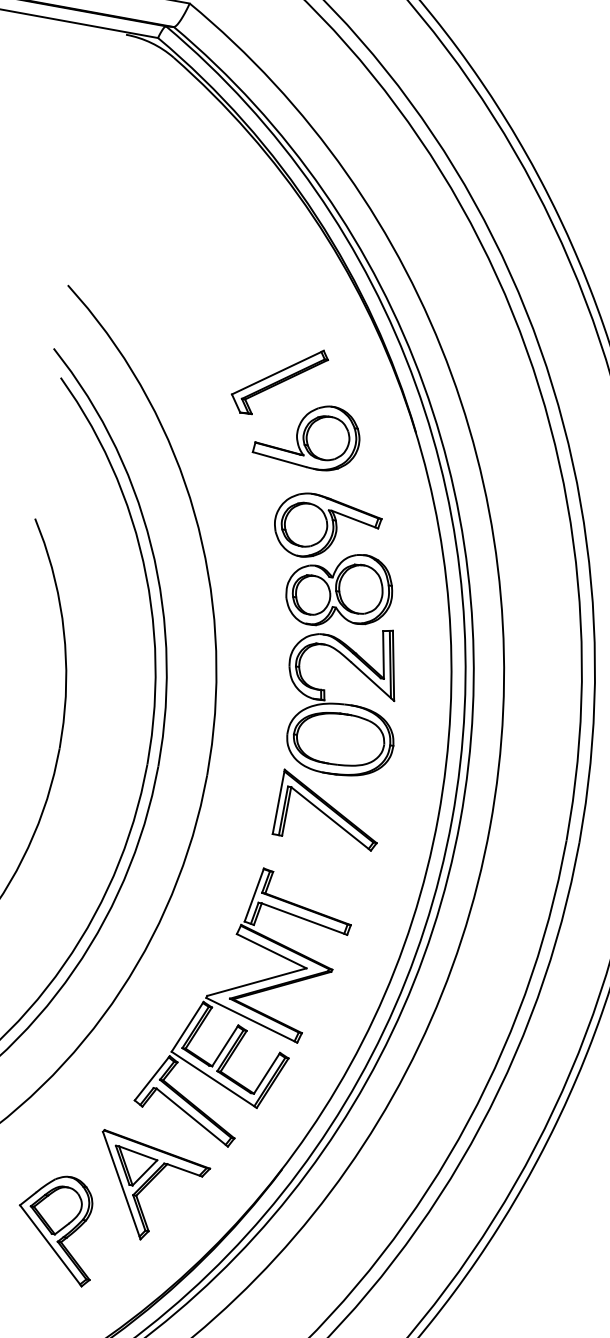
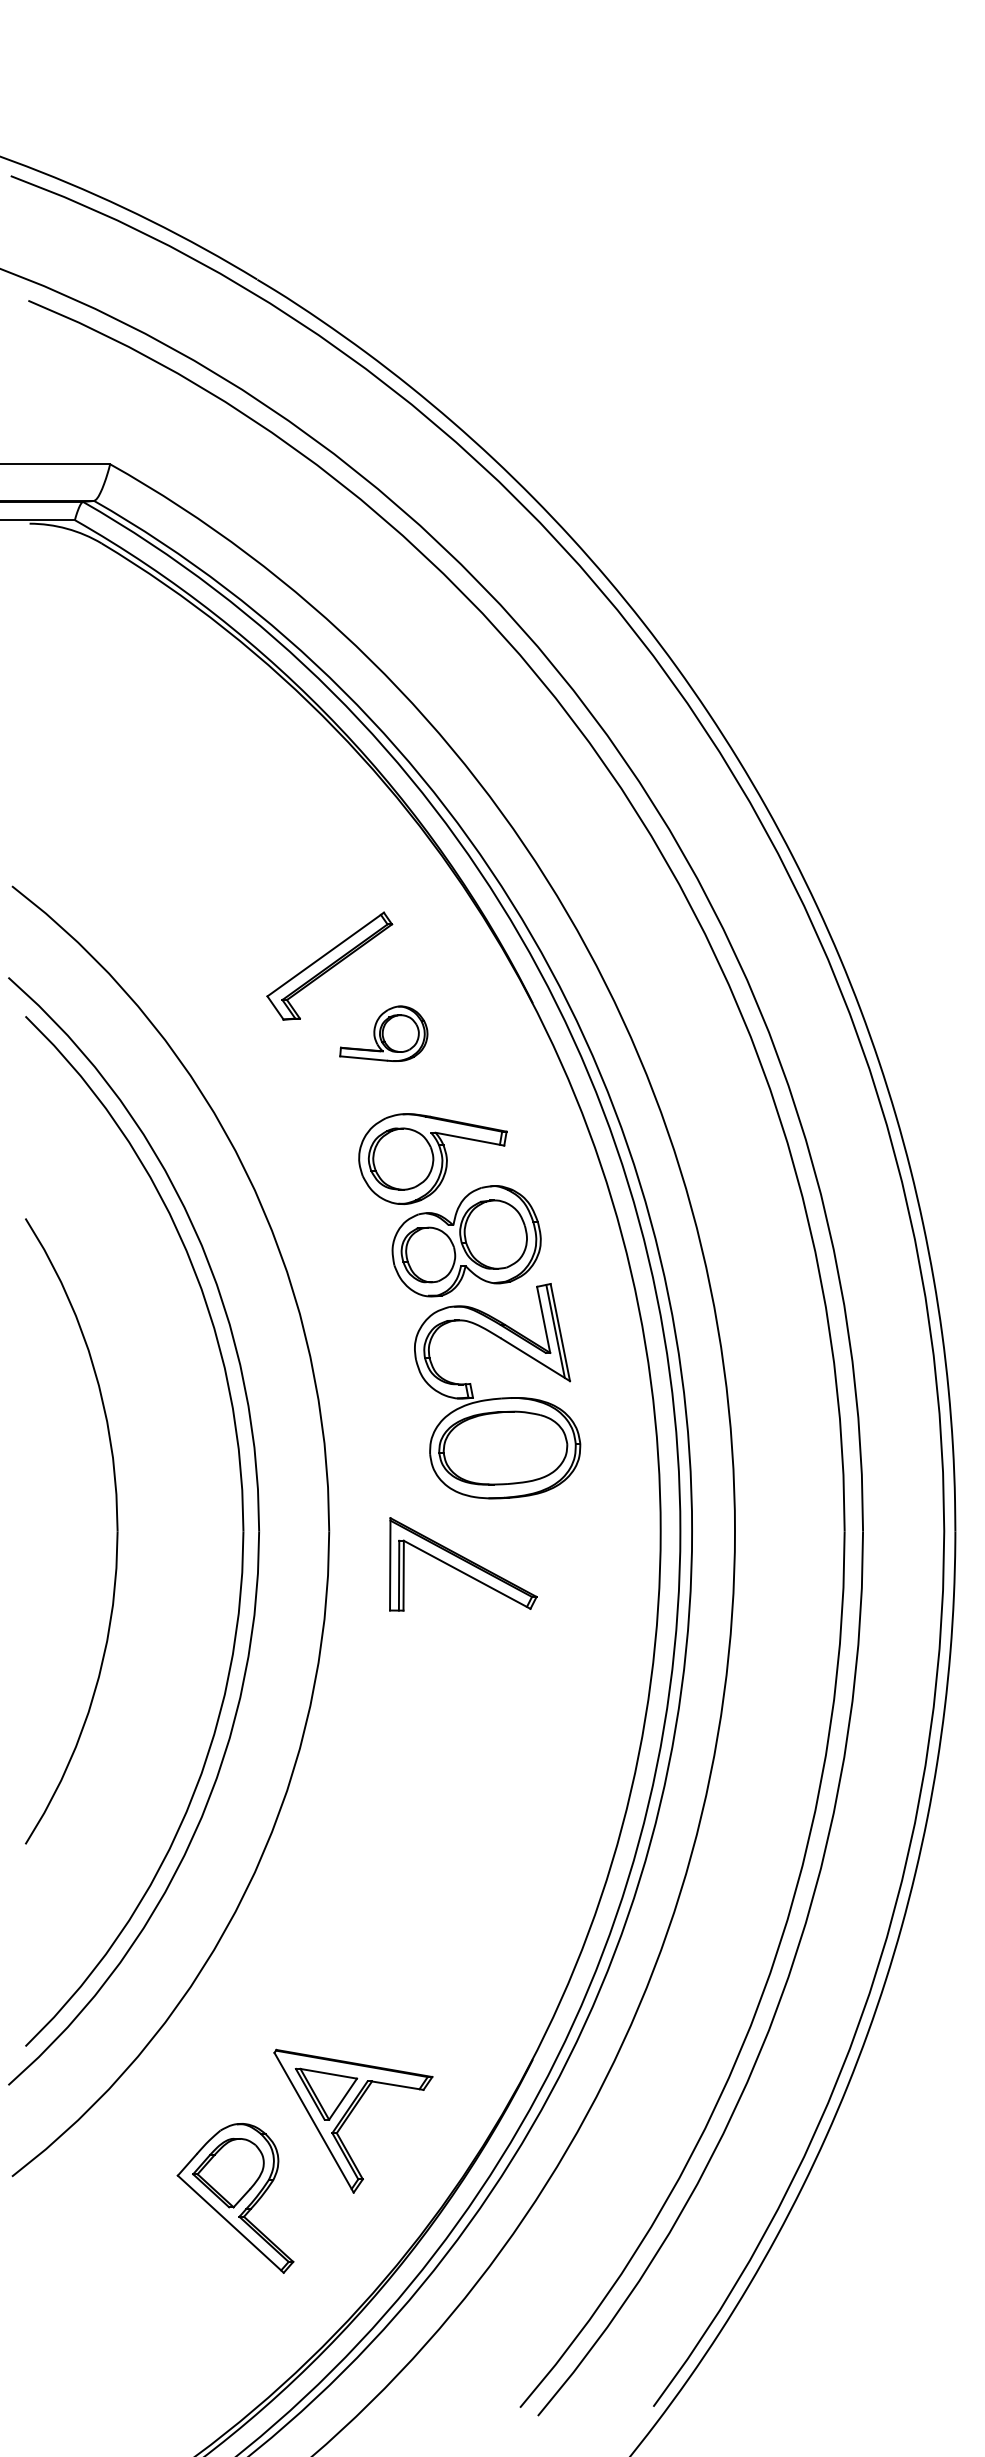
part: (308, 435) -> (383, 1033), size x0.6
part: (329, 811) -> (463, 1564), moved
part: (243, 1006) -> (438, 1843), removed

